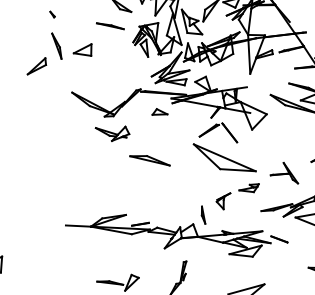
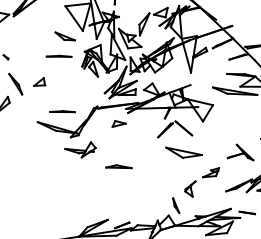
part: (82, 49) -> (38, 82), size x0.7
line: (101, 87) -> (62, 112), added
part: (224, 157) -> (183, 151), size x0.6
part: (149, 160) -> (118, 167), size x0.7

